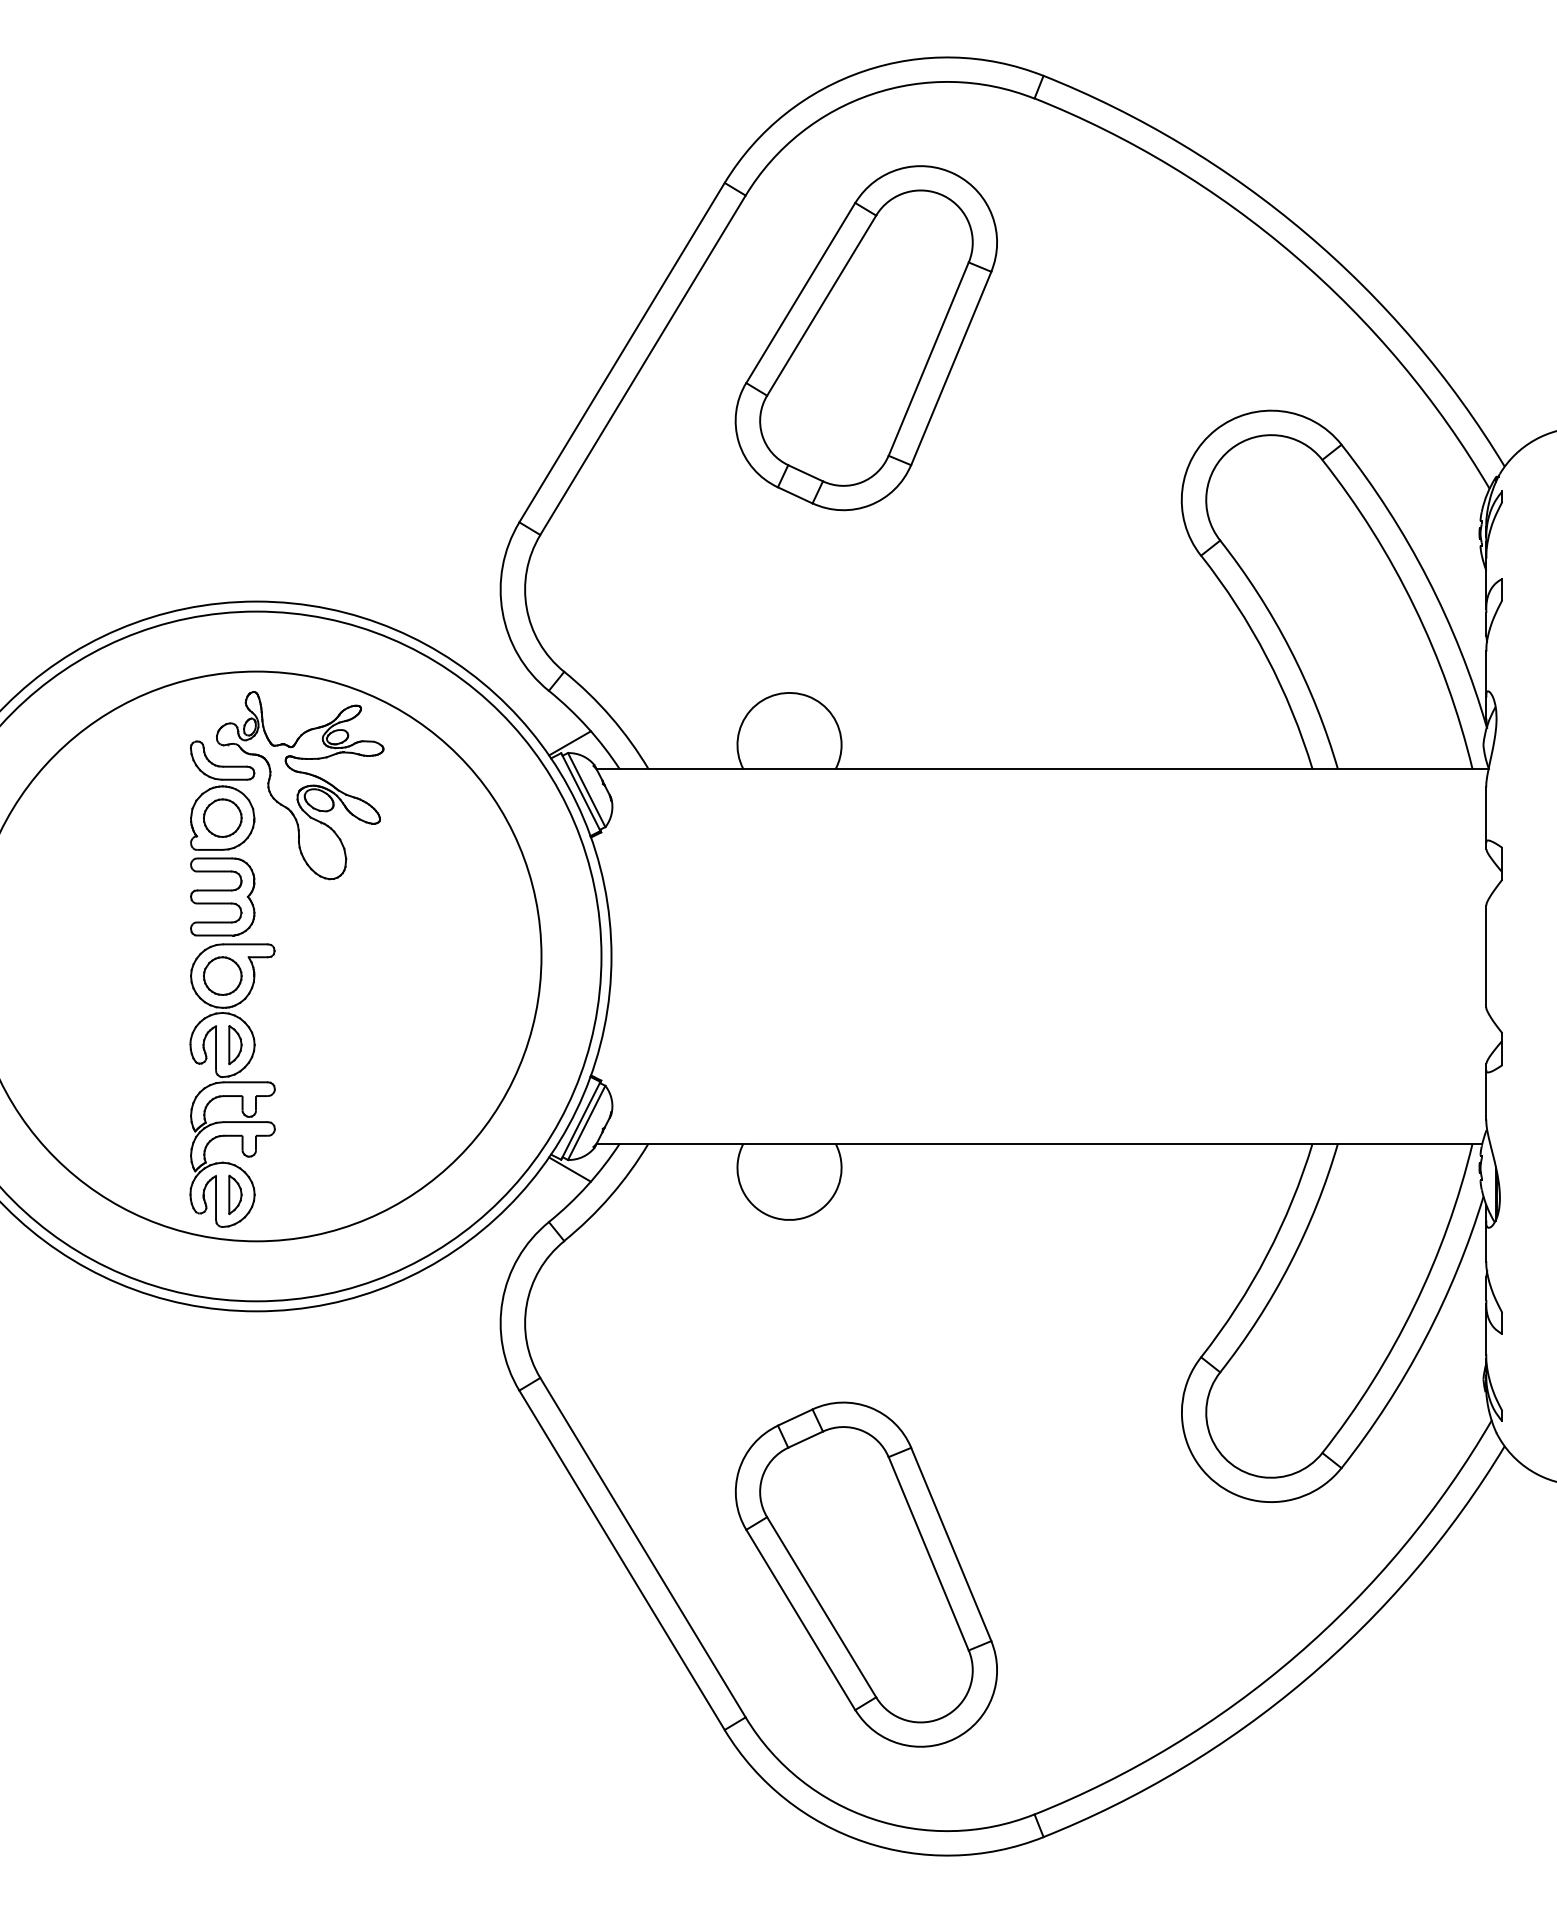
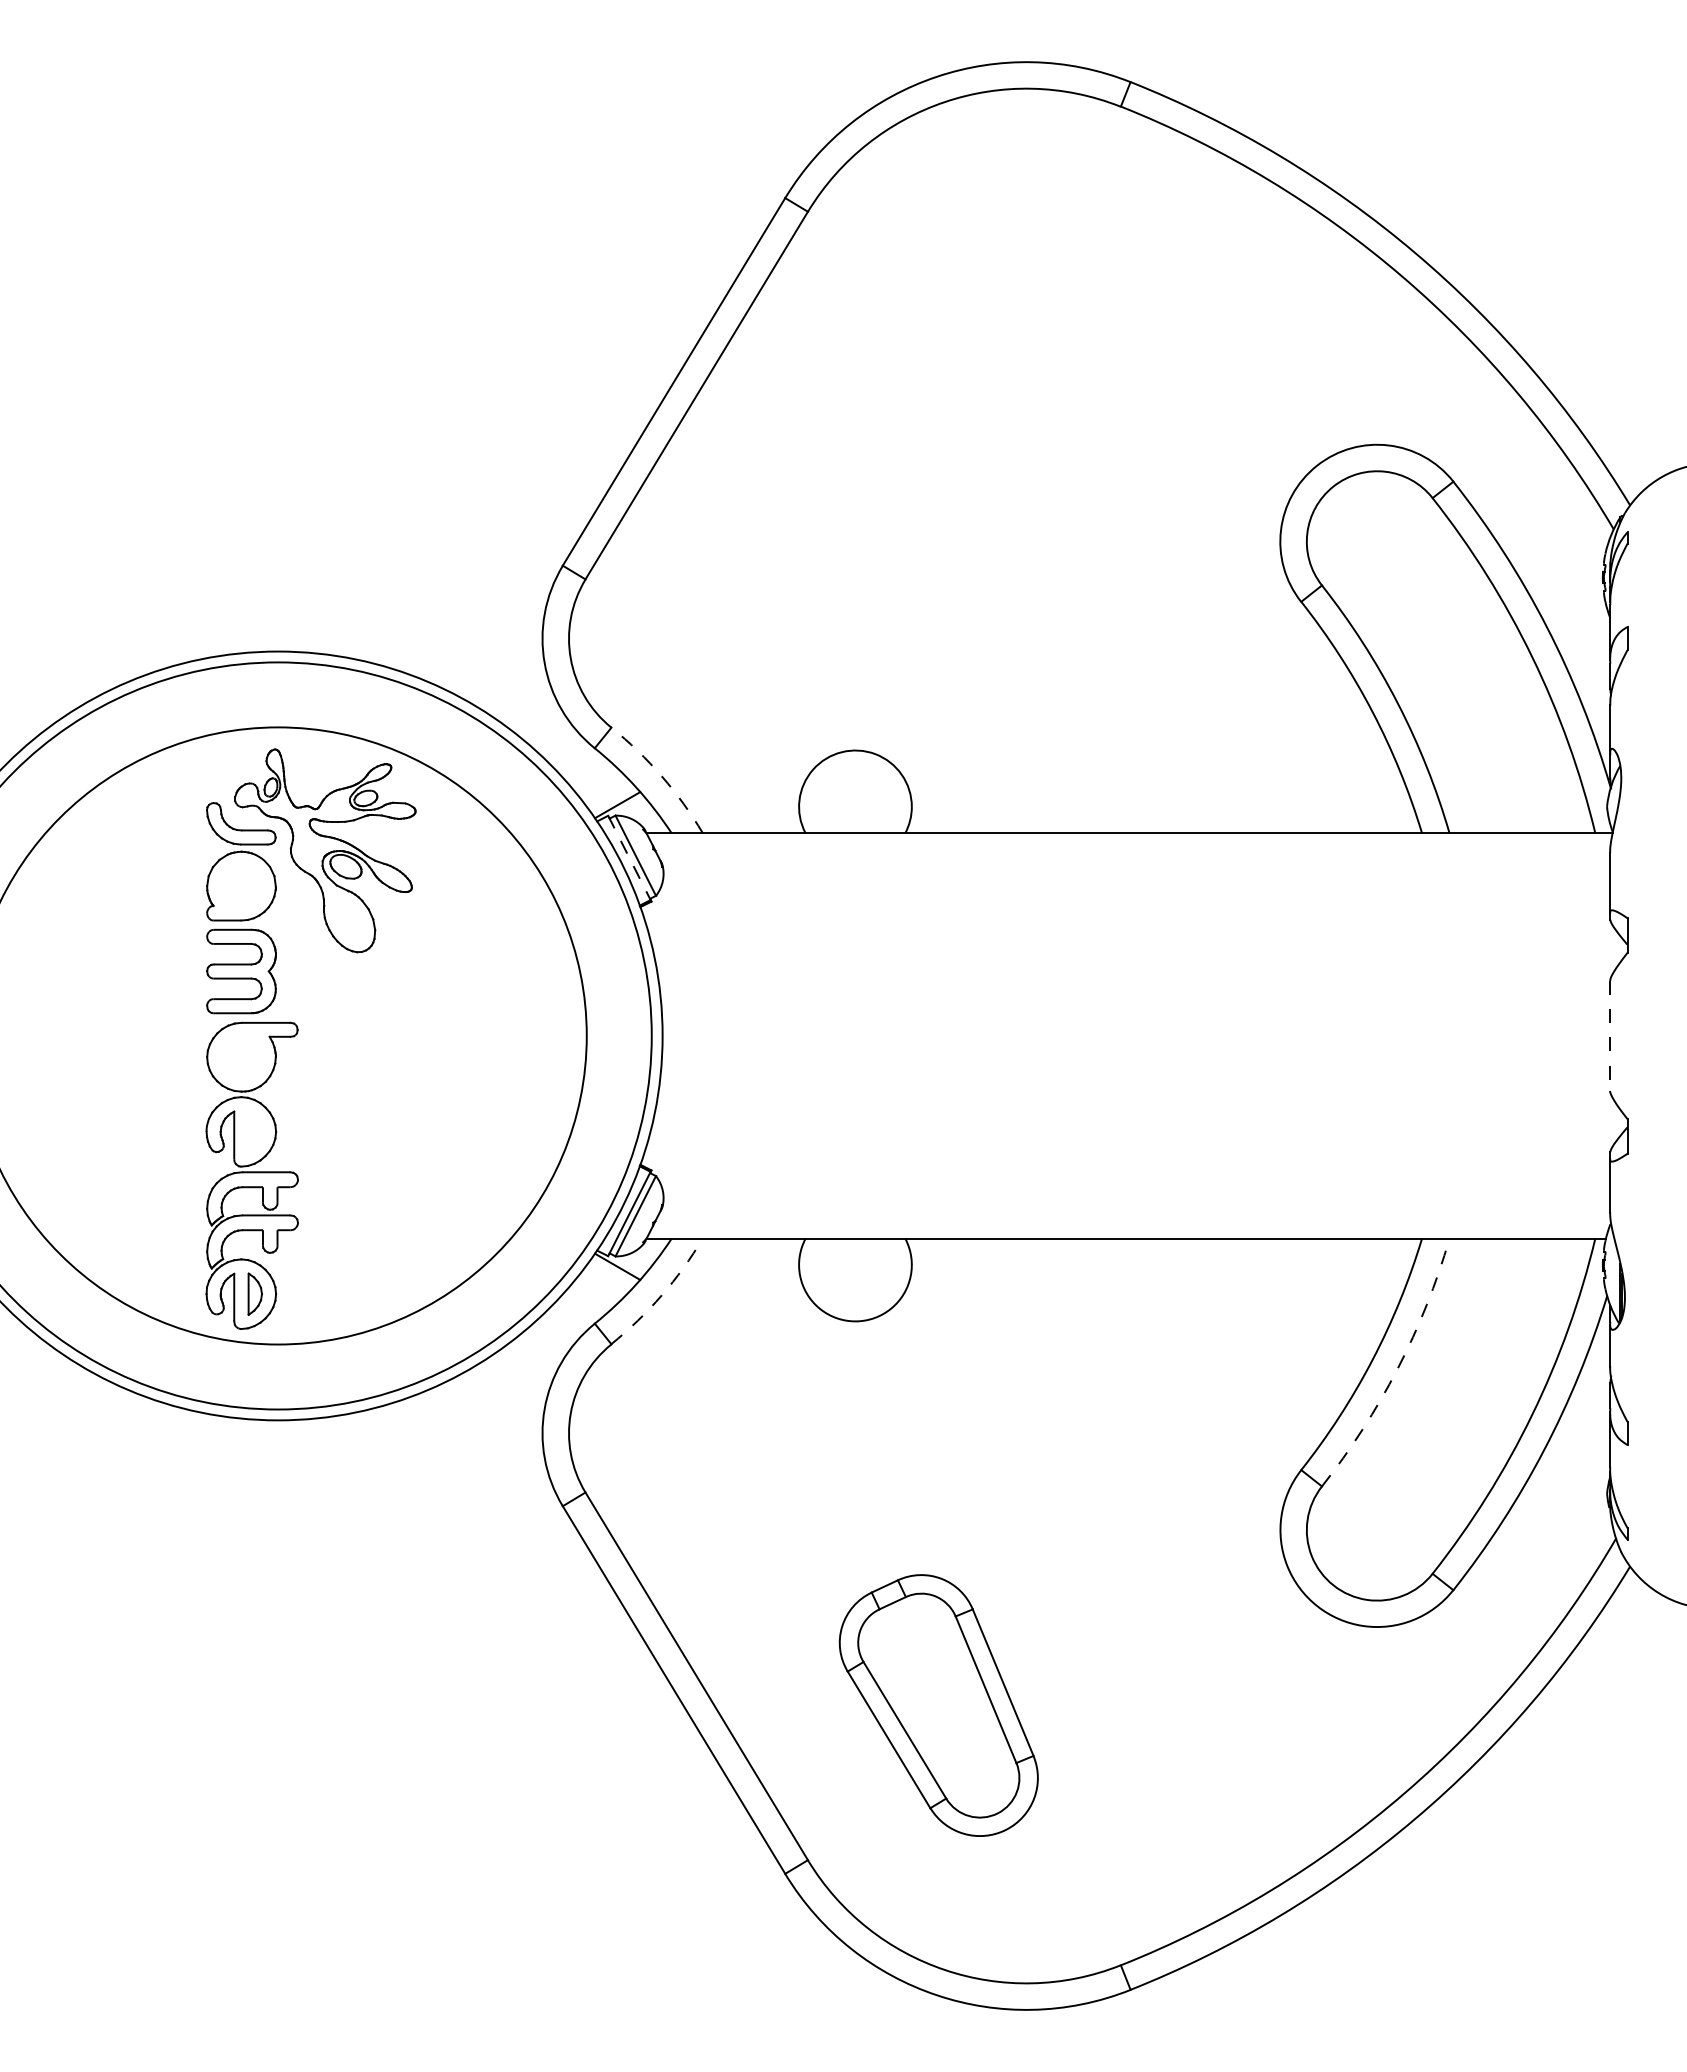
part: (866, 338) -> (938, 366), removed
arc: (610, 716) -> (661, 776), solid -> dashed
line: (580, 792) -> (629, 858), solid -> dashed
part: (222, 817) -> (241, 885), removed
line: (1486, 956) -> (1610, 1036), solid -> dashed
part: (222, 975) -> (241, 1056), removed
part: (234, 1044) -> (254, 1131), removed
arc: (610, 1196) -> (661, 1295), solid -> dashed
arc: (1289, 1263) -> (1397, 1368), solid -> dashed
part: (866, 1574) -> (938, 1705), size x0.7

